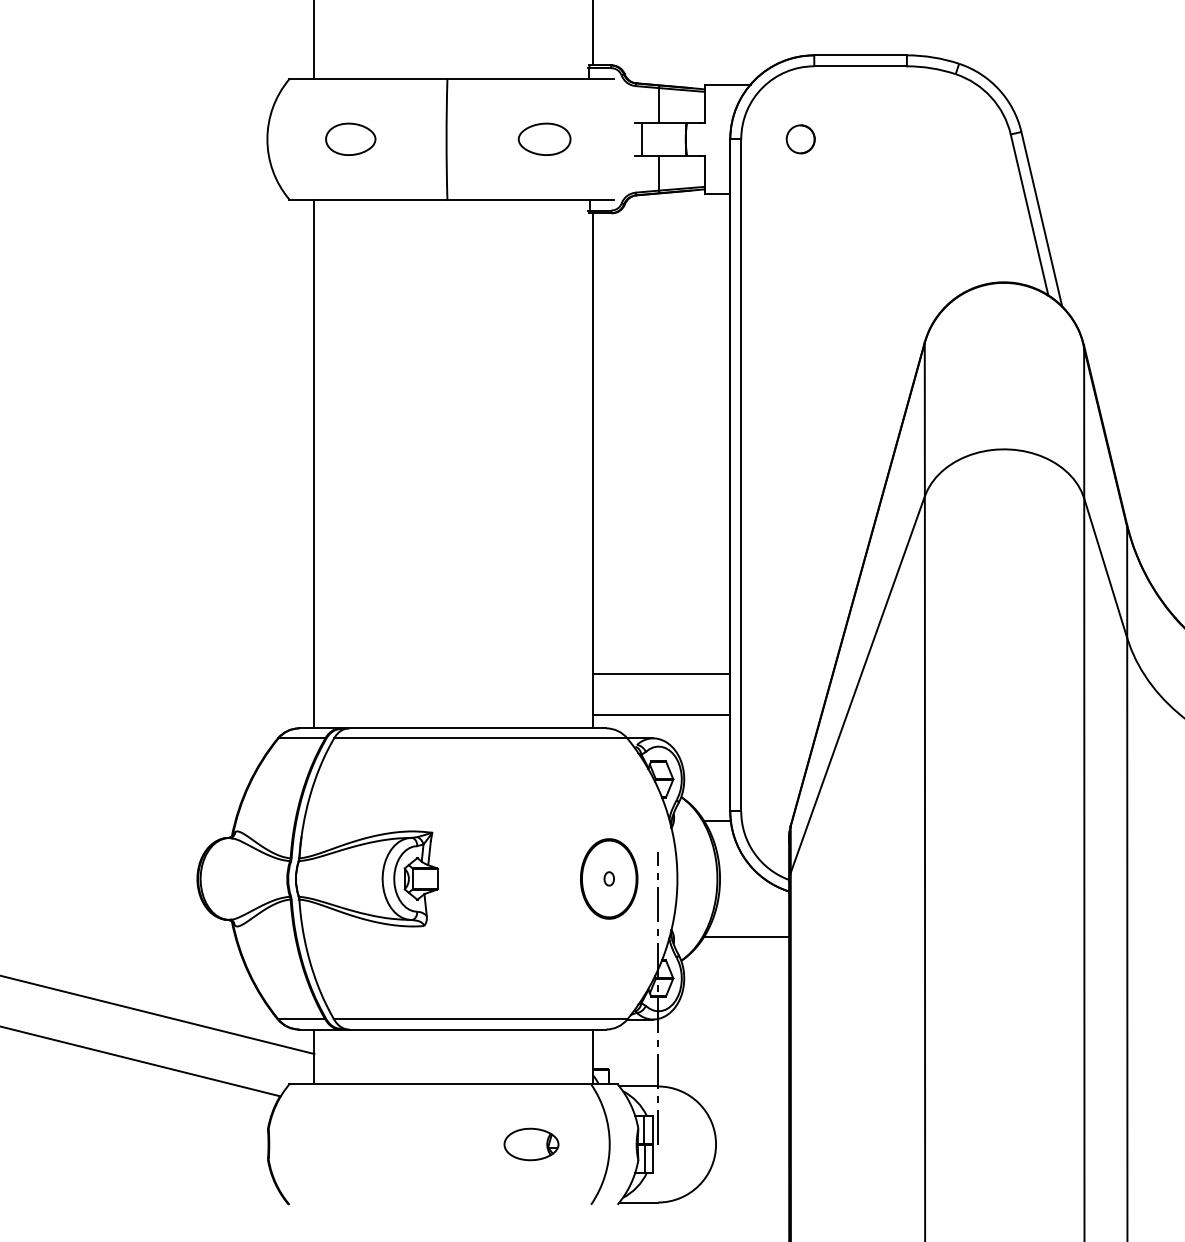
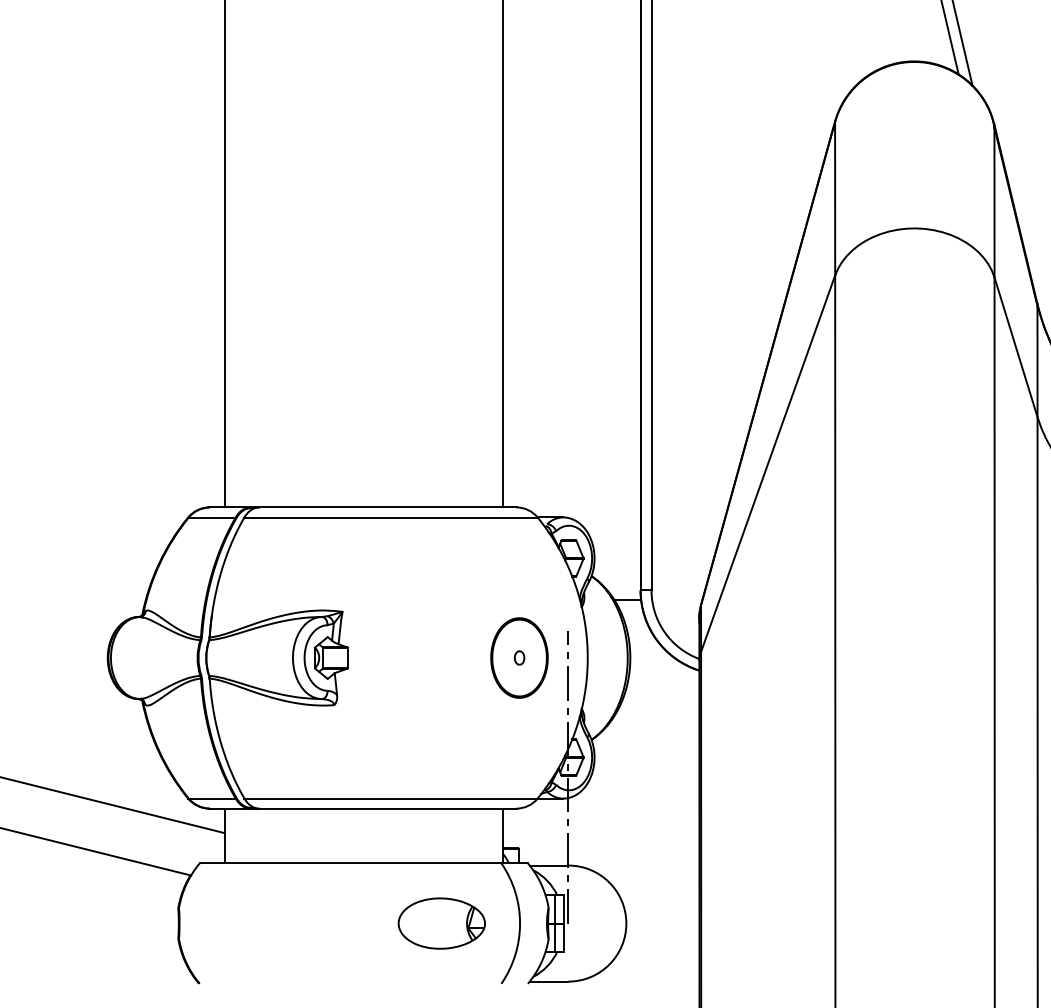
line: (661, 673) -> (571, 452), removed
line: (661, 714) -> (571, 493), removed
line: (746, 937) -> (656, 716), removed
part: (531, 1144) -> (441, 923), size x1.6

